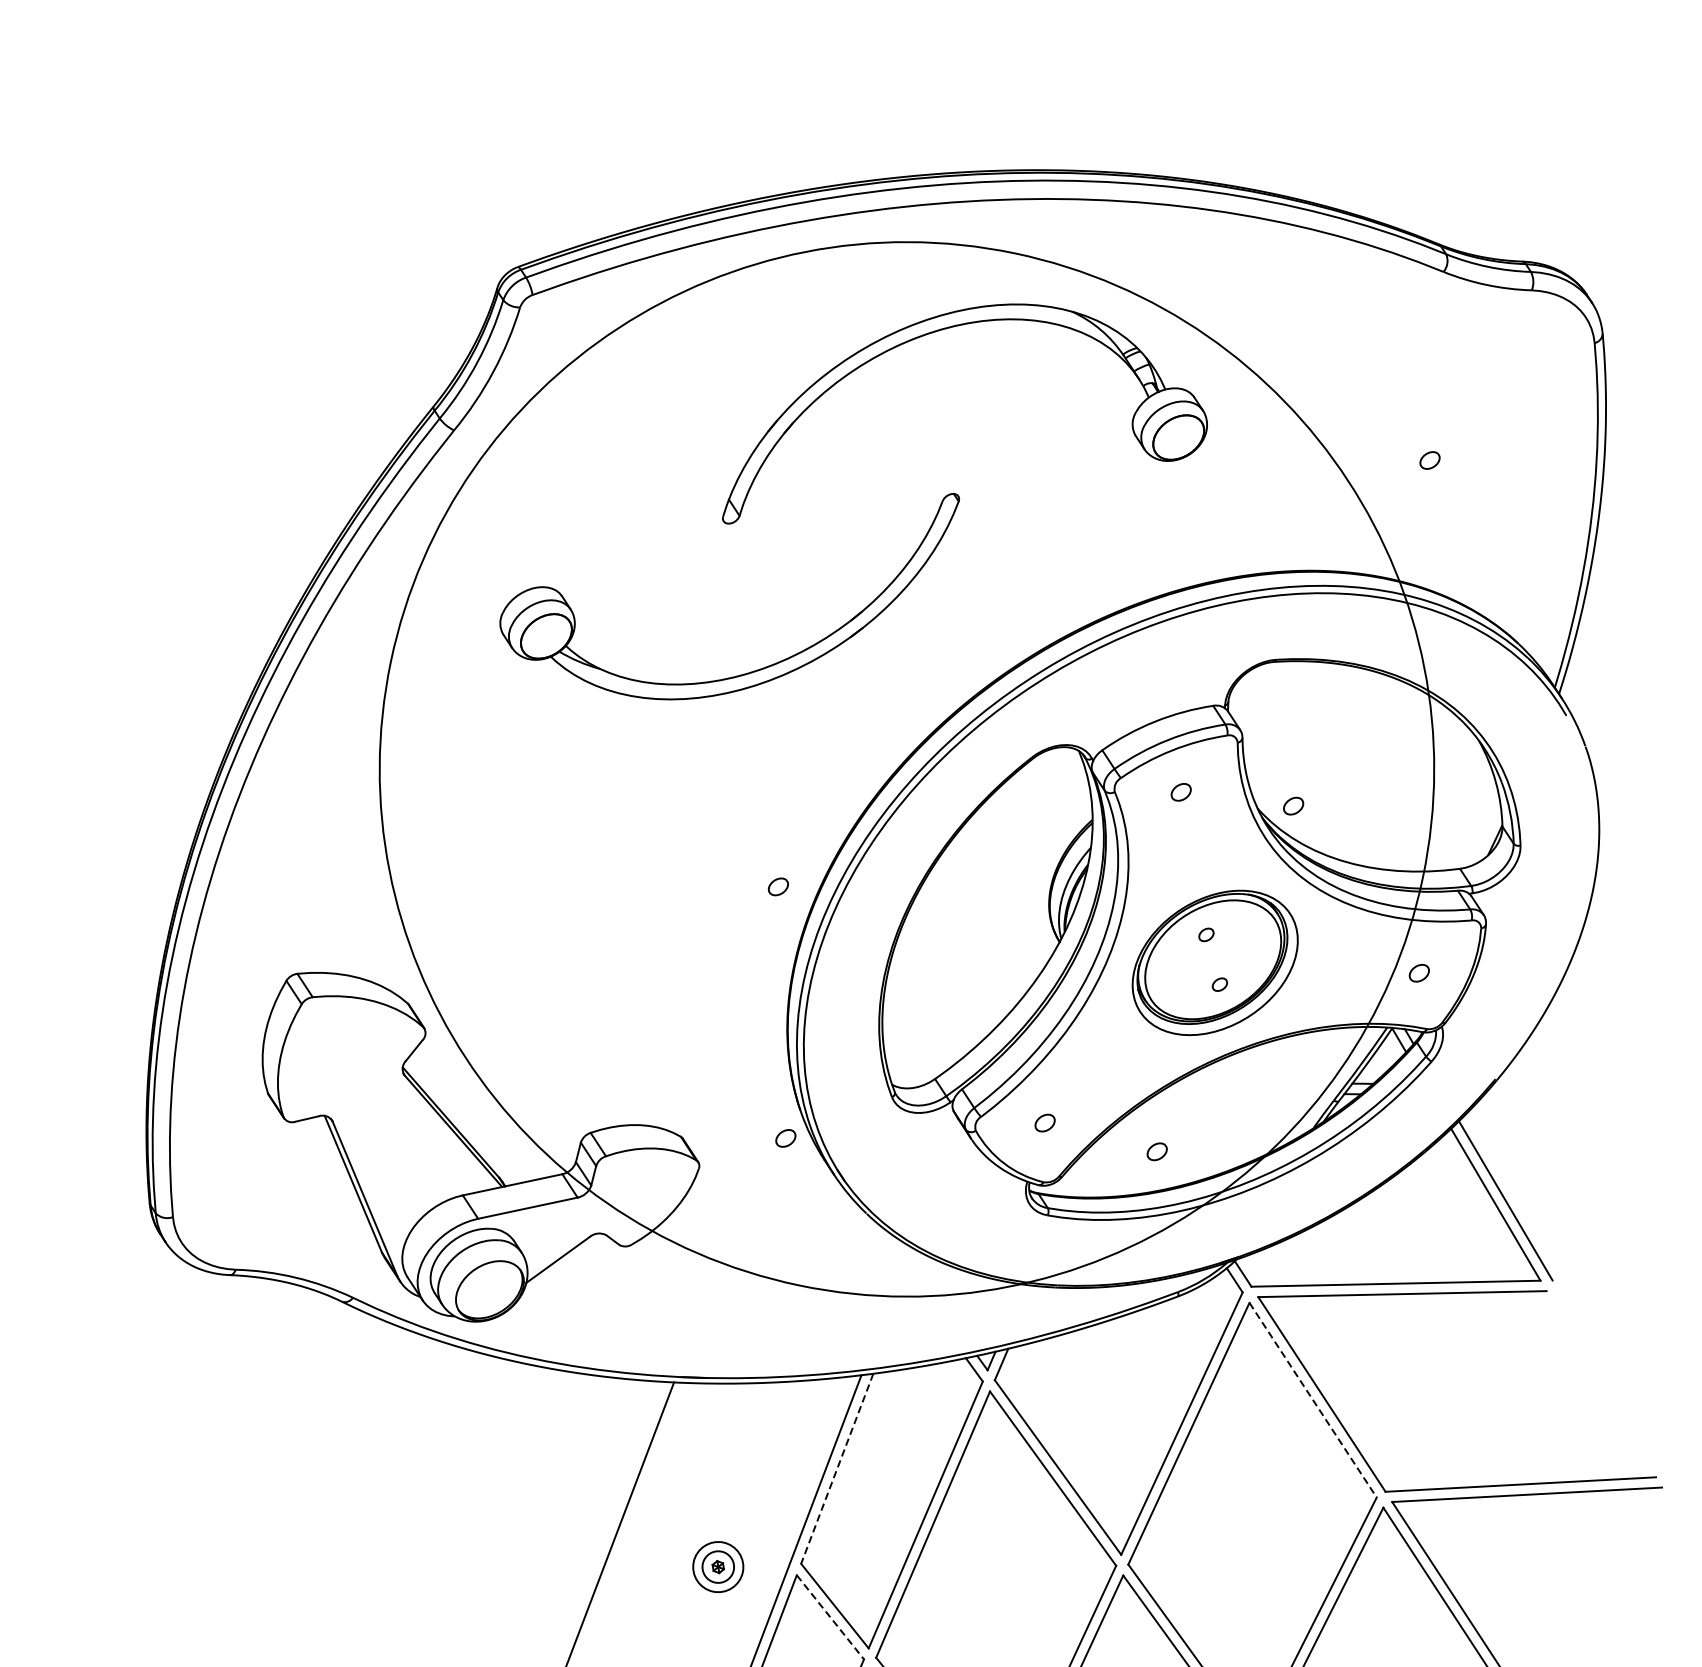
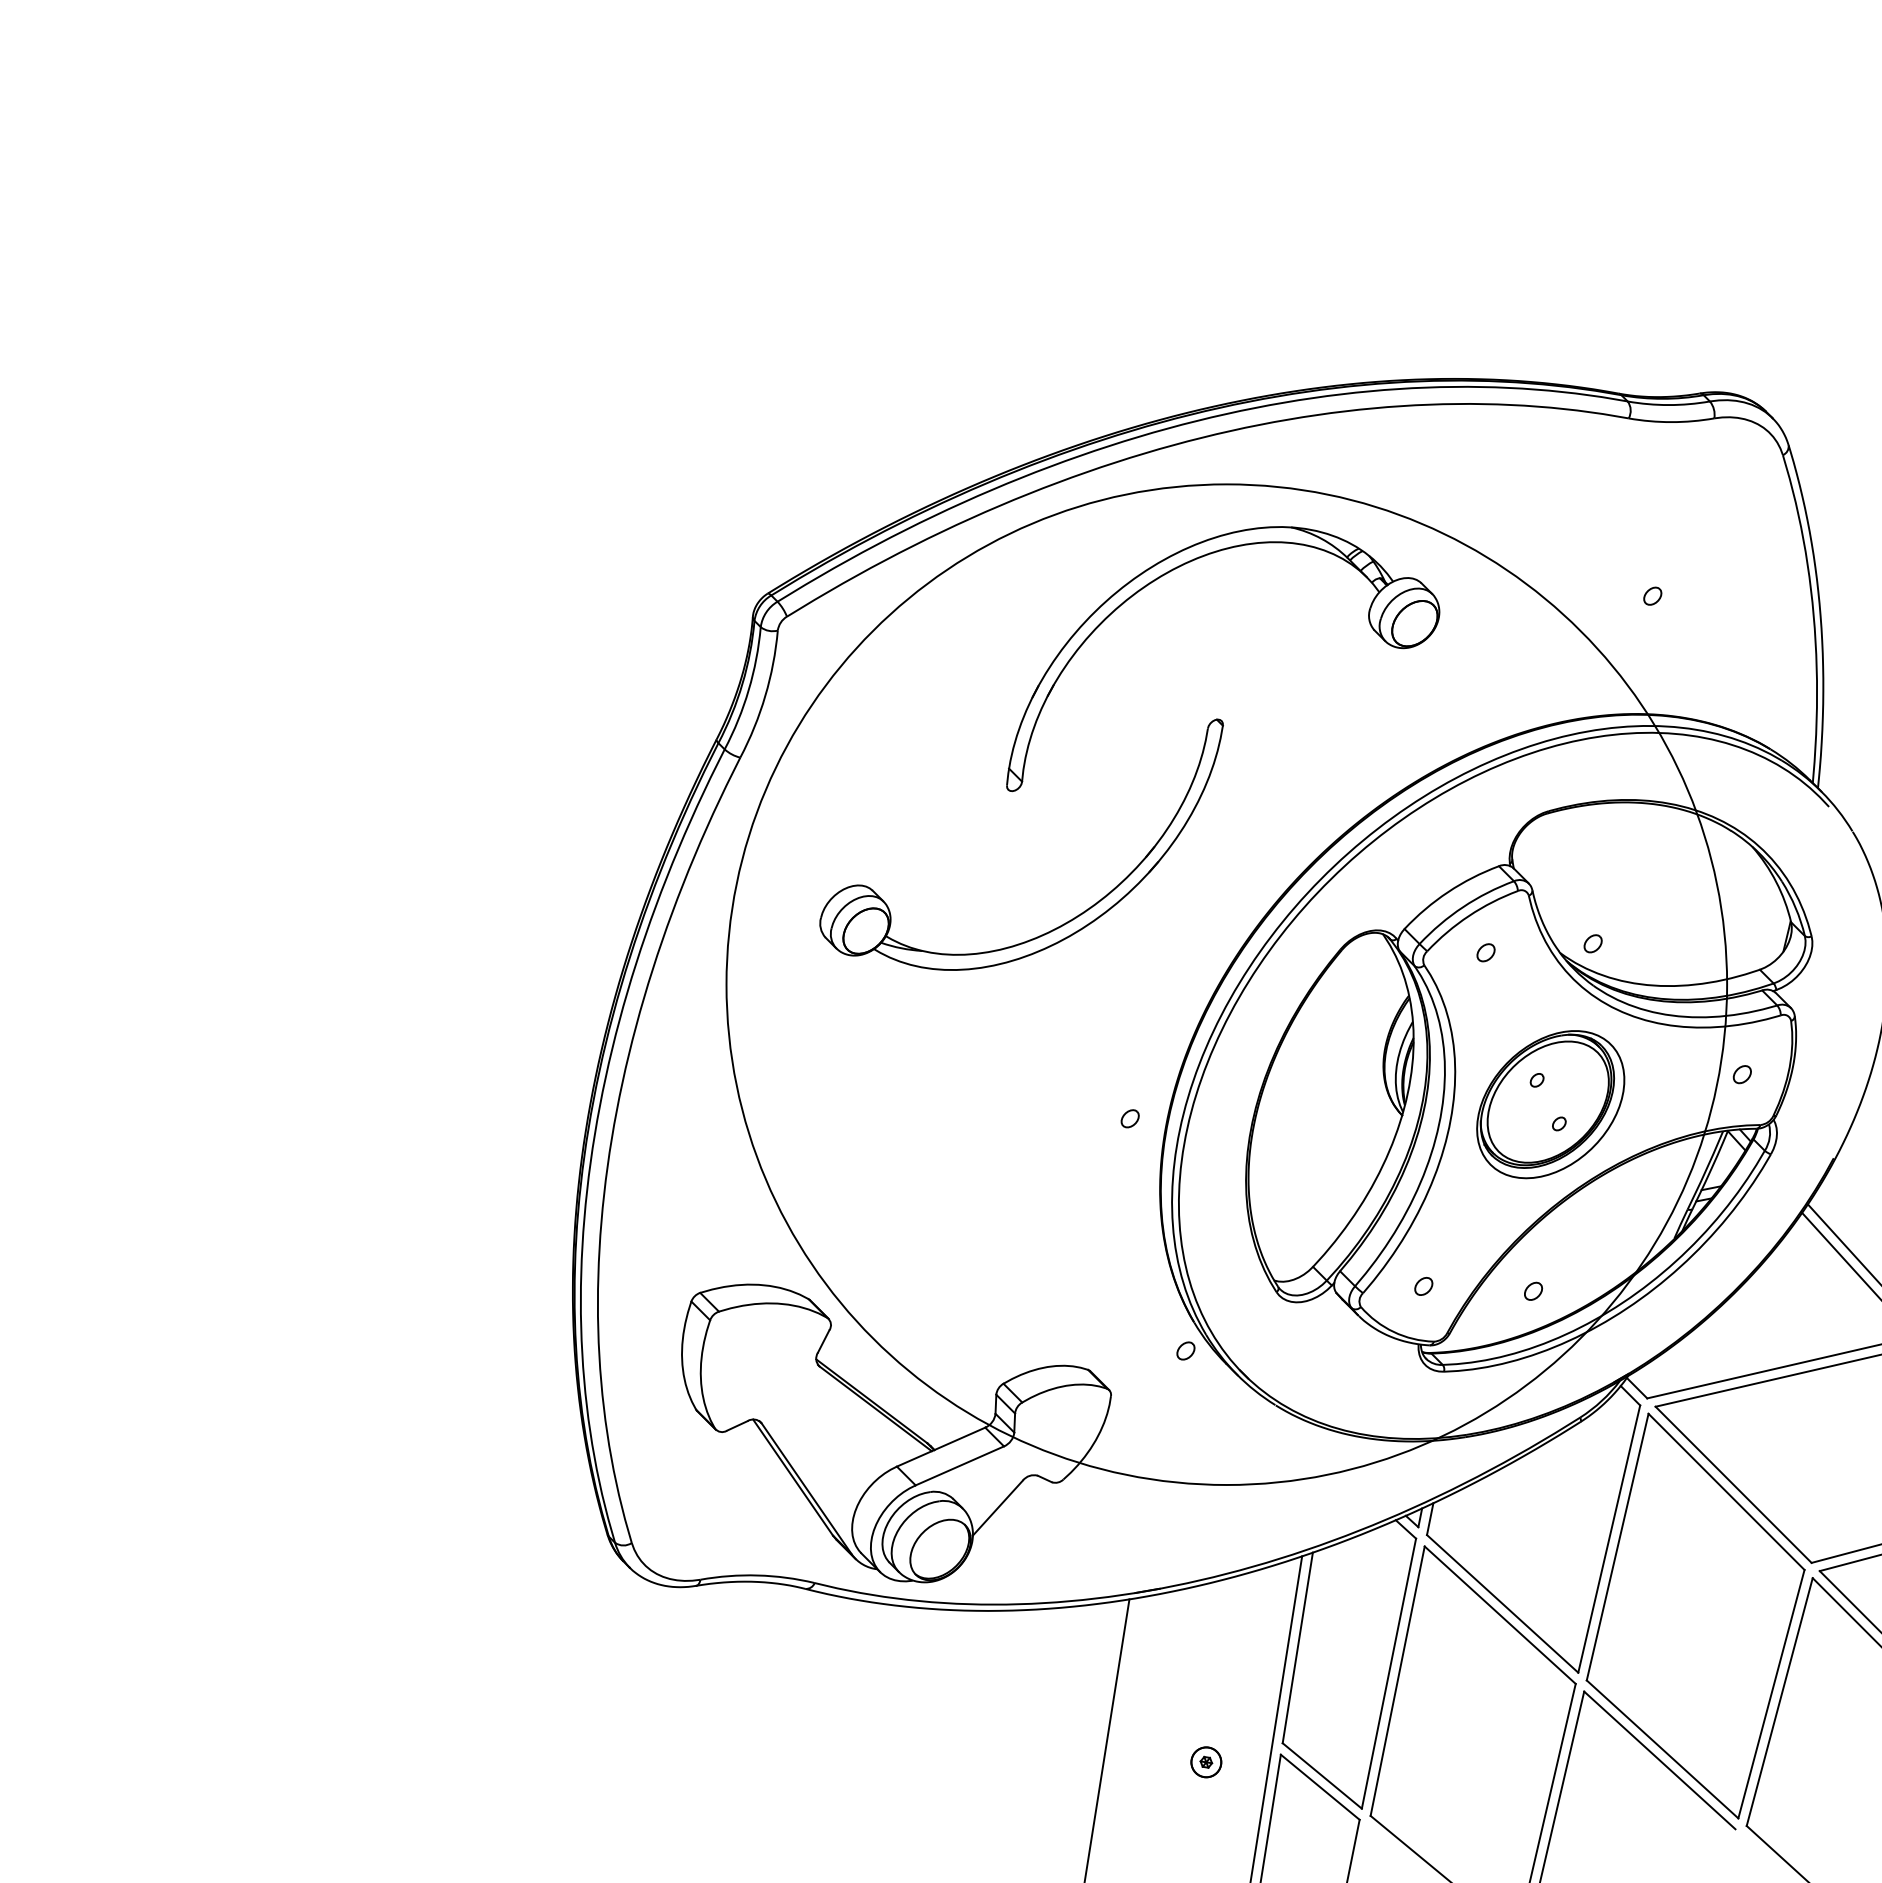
line: (1312, 1400) -> (1726, 1492), dashed -> solid
line: (837, 1468) -> (1297, 1647), dashed -> solid
circle: (718, 1567) -> (1206, 1762), size x0.62
line: (830, 1617) -> (1320, 1787), dashed -> solid

